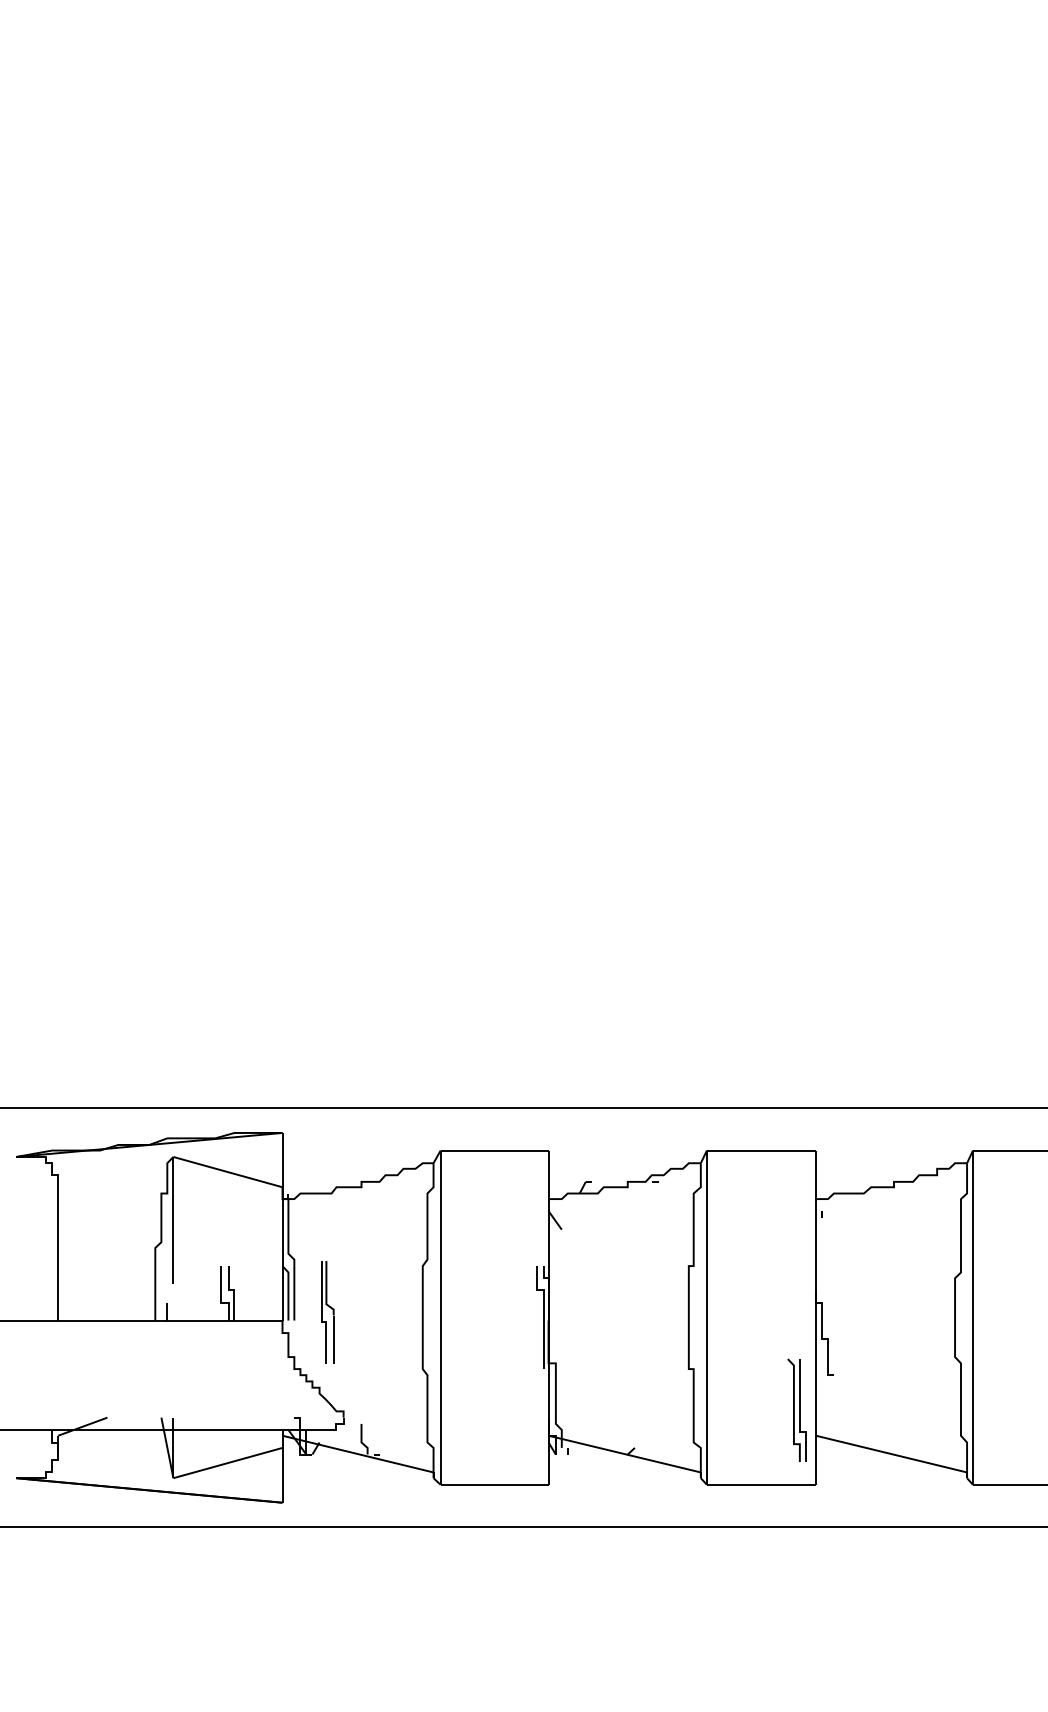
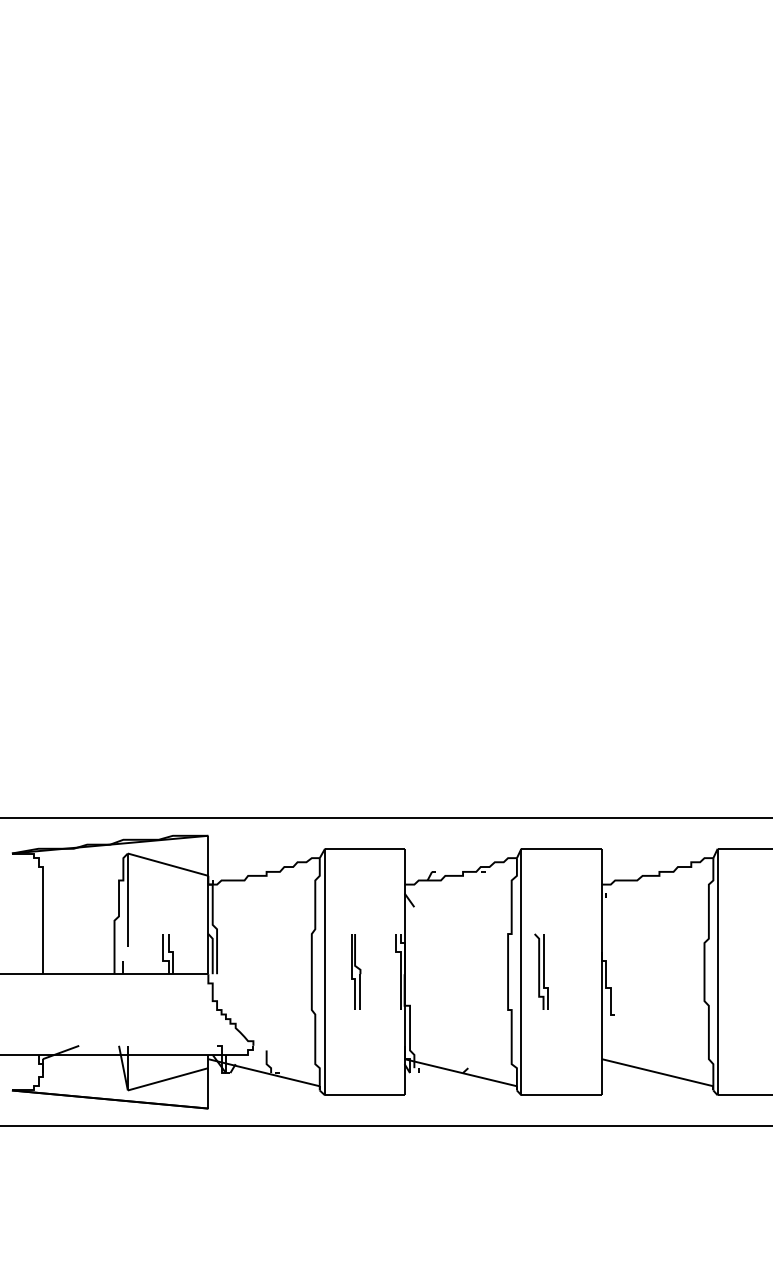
part: (327, 1312) -> (355, 971), moved
part: (796, 1409) -> (541, 971), moved

